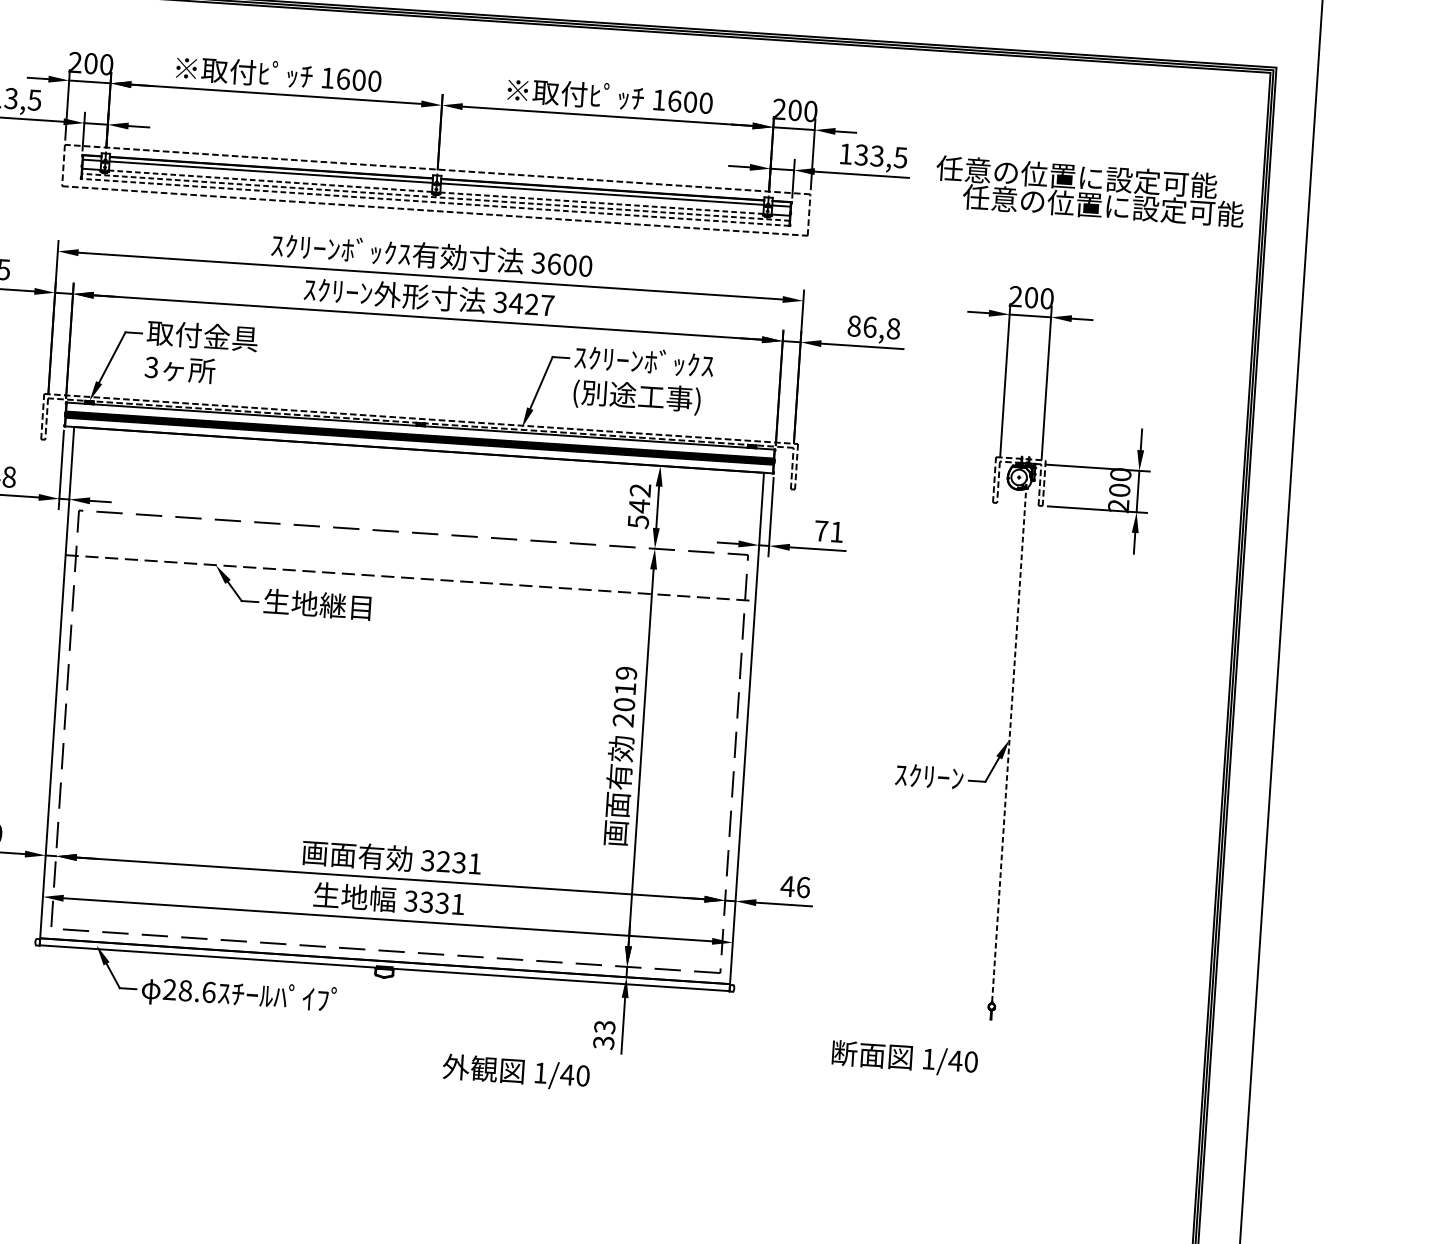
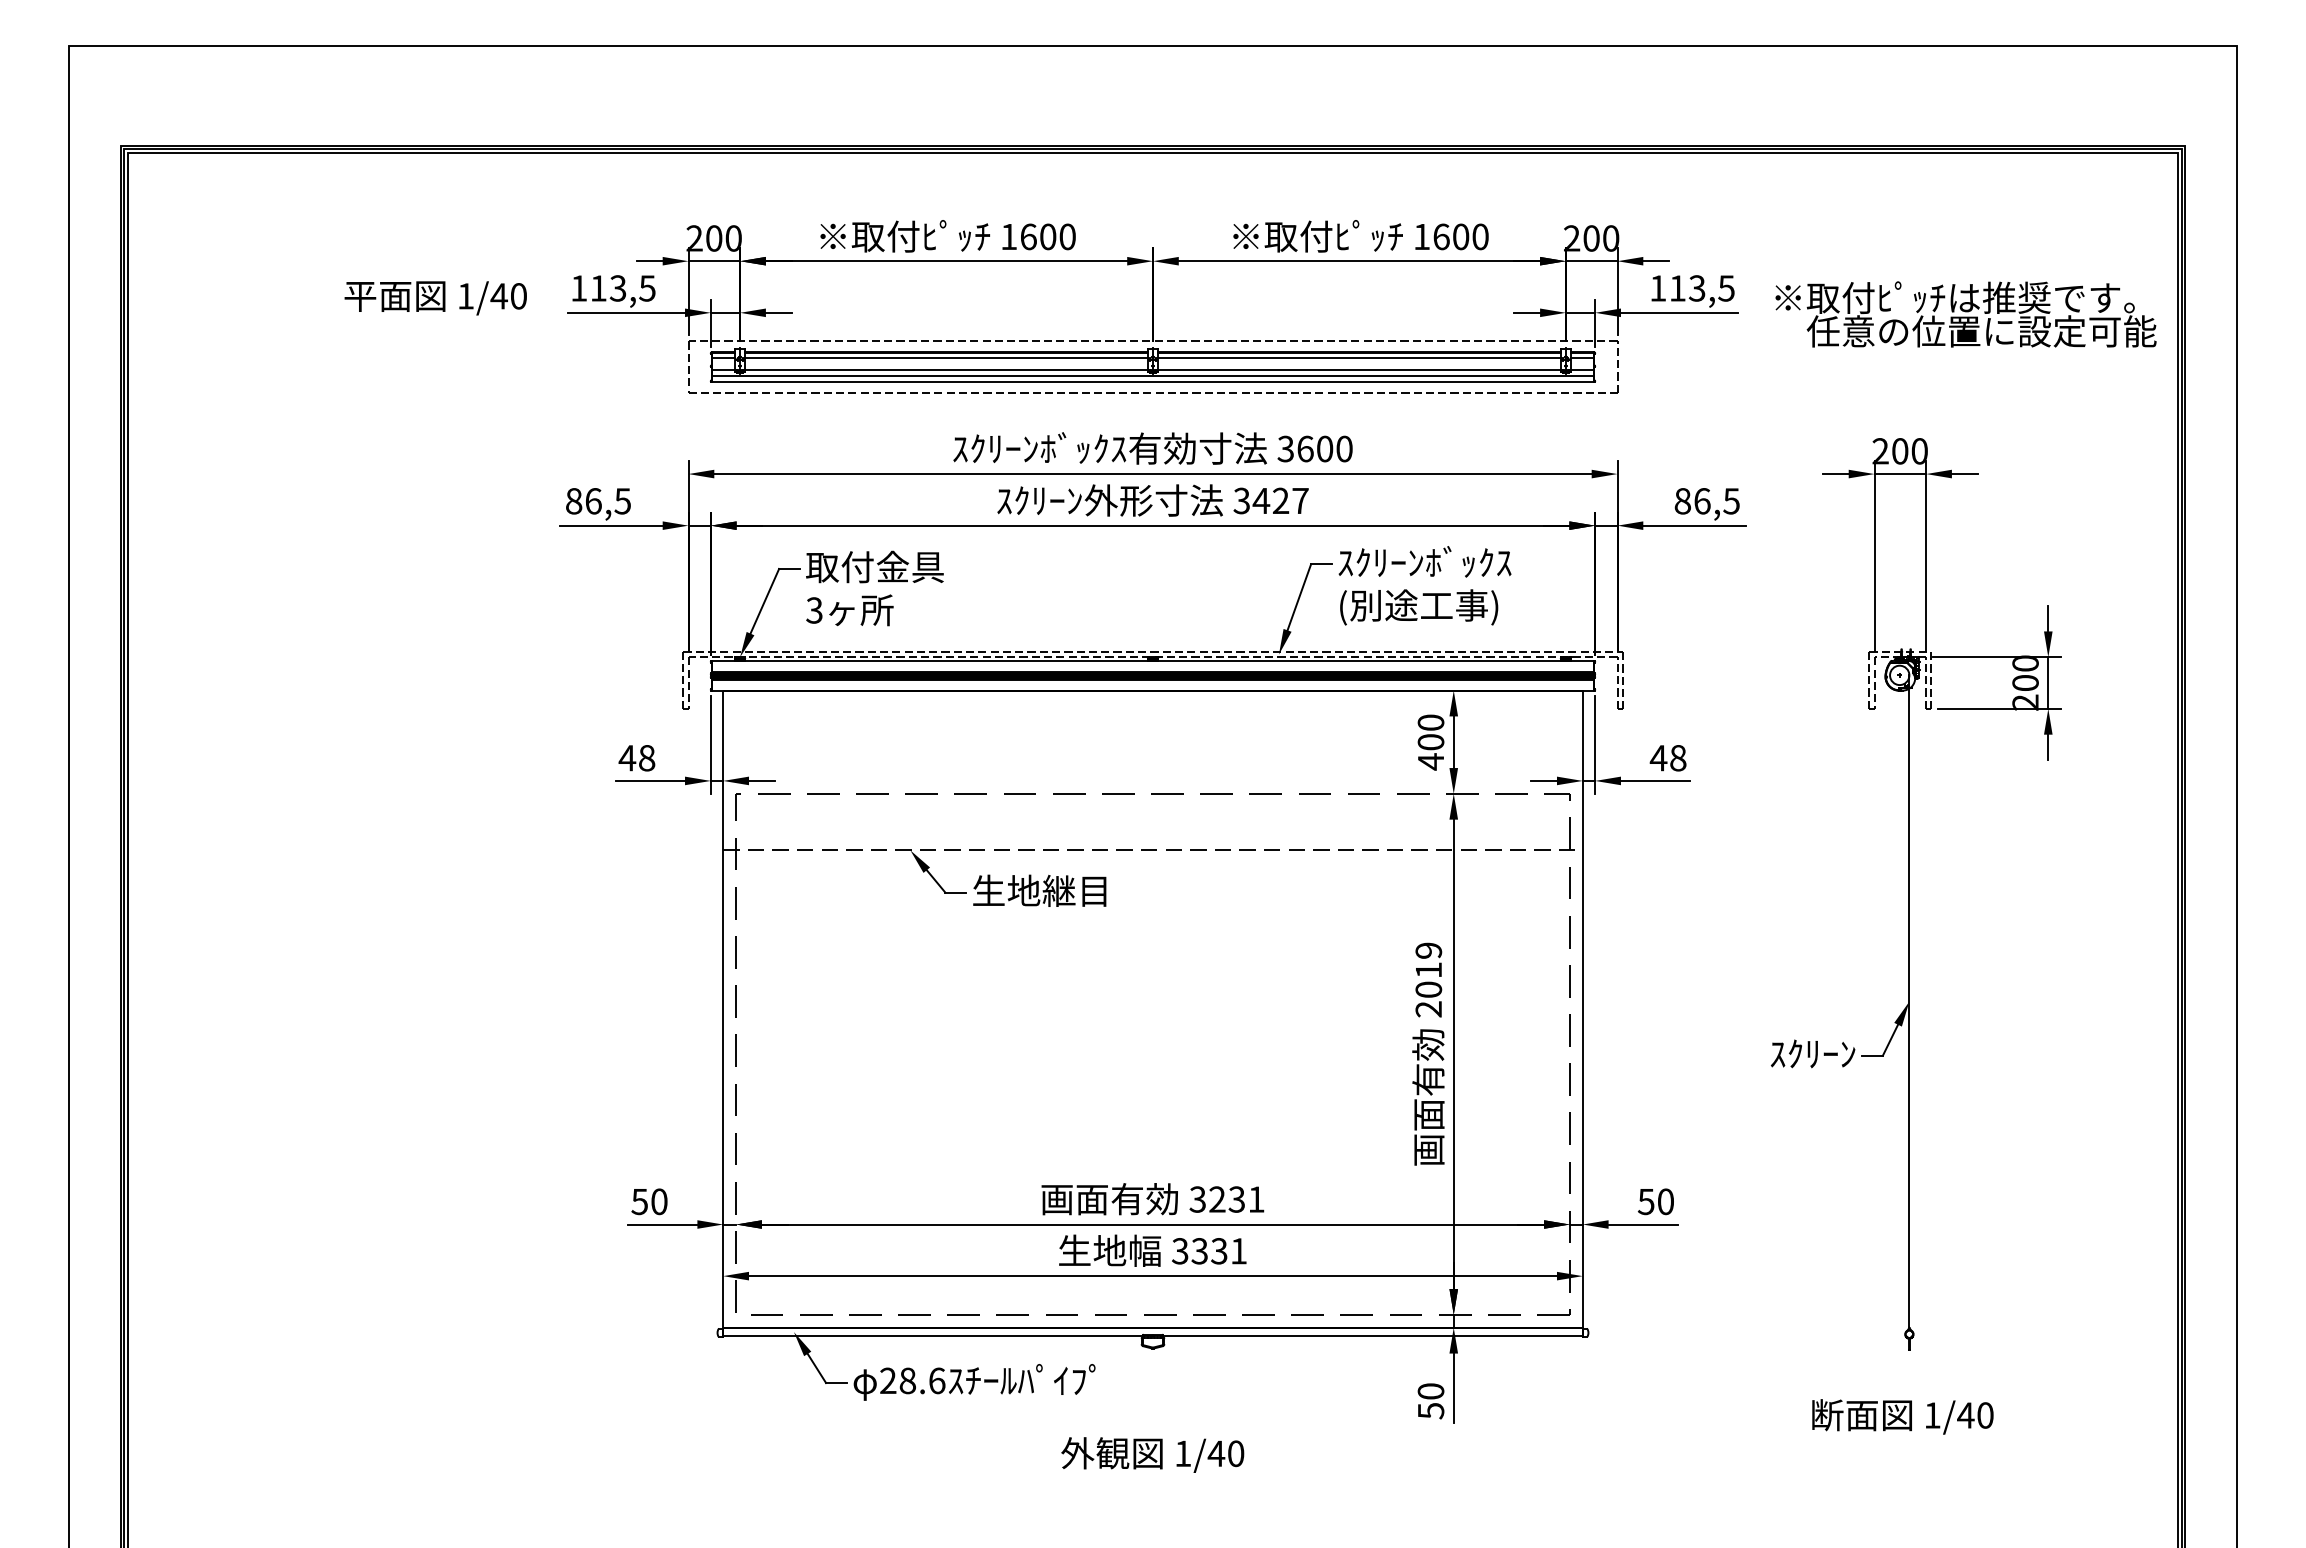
text: (861, 155) -> (1677, 288), 133,5 -> 113,5
text: (1081, 177) -> (1952, 297), 任意の位置に設定可能 -> ※取付ﾋﾟｯﾁは推奨です。
line: (270, 181) -> (946, 369), dashed -> solid
line: (436, 197) -> (1153, 375), dashed -> solid
line: (435, 202) -> (1153, 382), dashed -> solid
line: (601, 203) -> (1358, 369), dashed -> solid
text: (893, 328) -> (1731, 501), 86,8 -> 86,5
text: (639, 506) -> (1430, 742), 542 -> 400
text: (828, 531) -> (1667, 758), 71 -> 48
line: (1009, 739) -> (1909, 1001), dashed -> solid
text: (795, 886) -> (1655, 1201), 46 -> 50
text: (603, 1035) -> (1430, 1401), 33 -> 50
text: (904, 1058) -> (1902, 1416), moved
text: (516, 1072) -> (1152, 1454), moved

